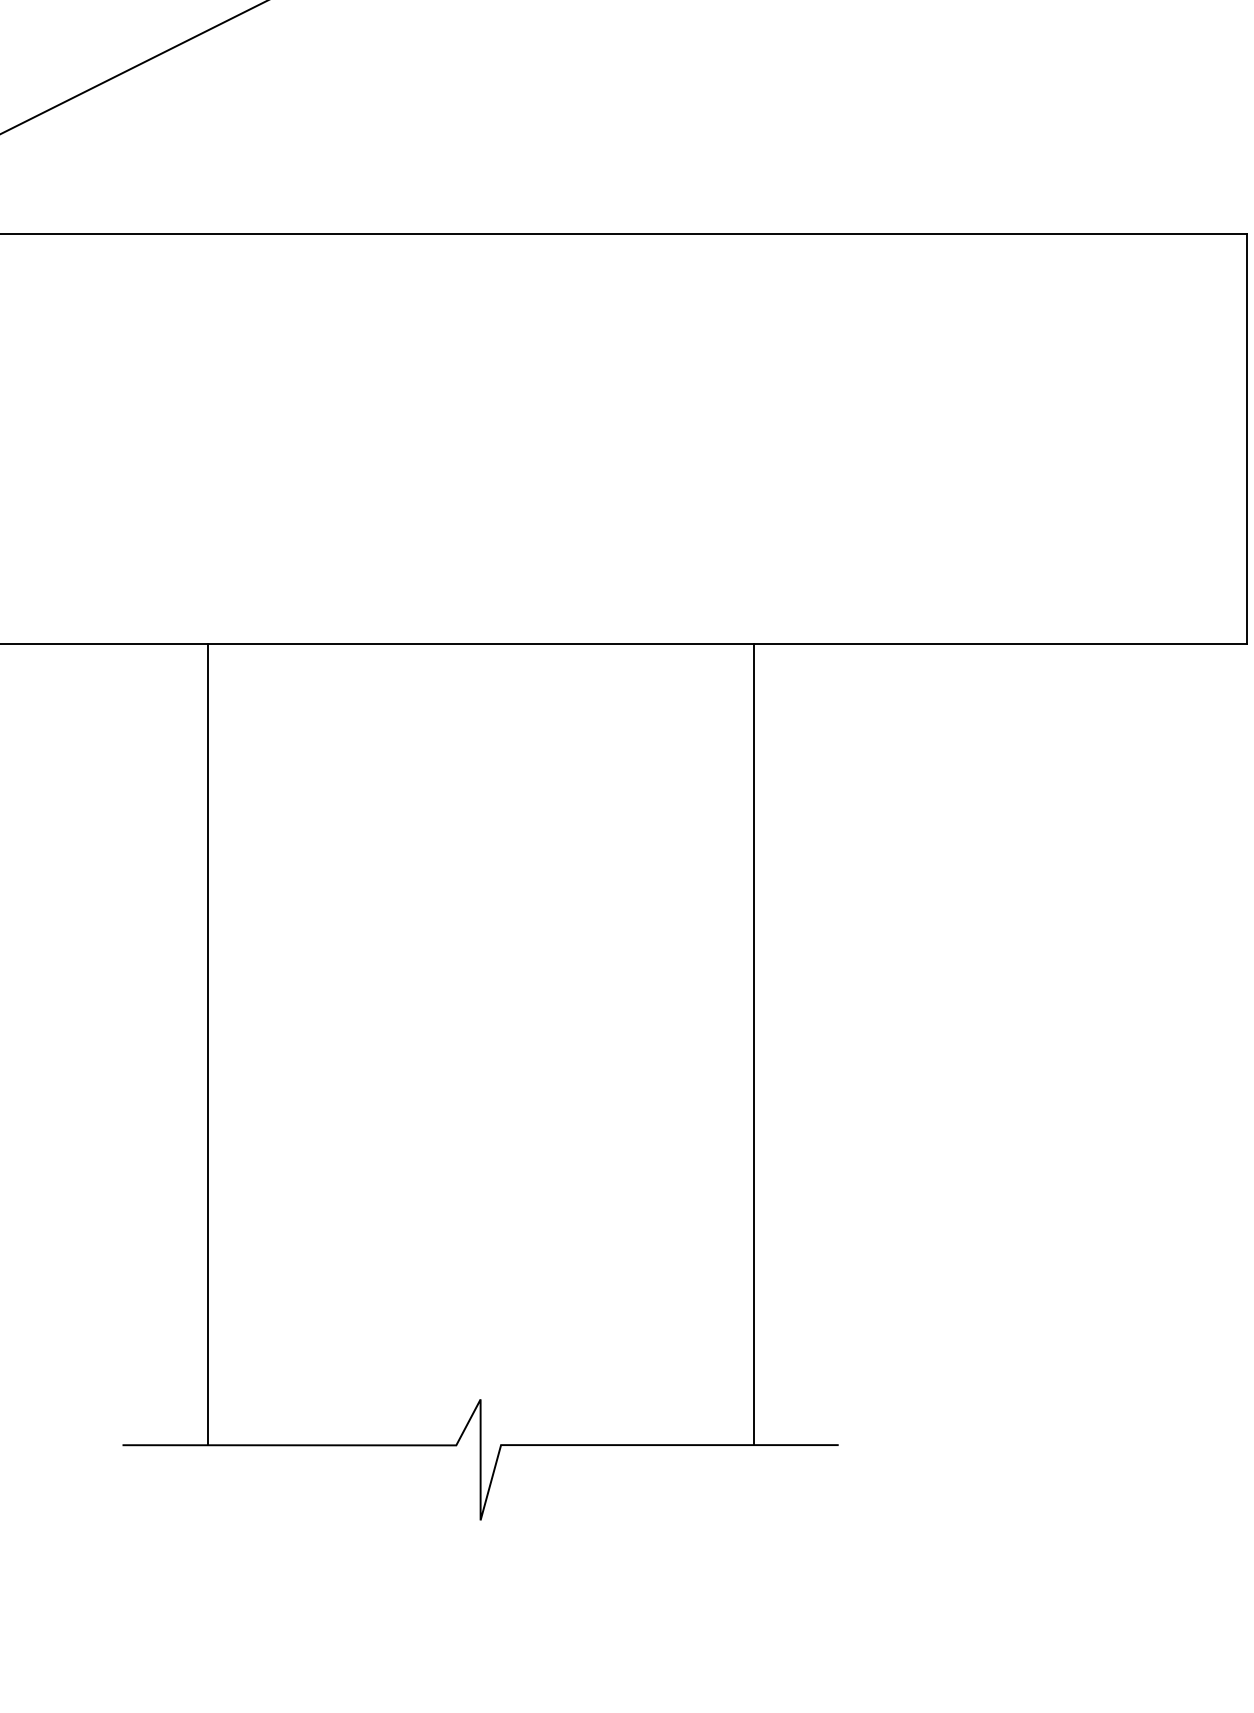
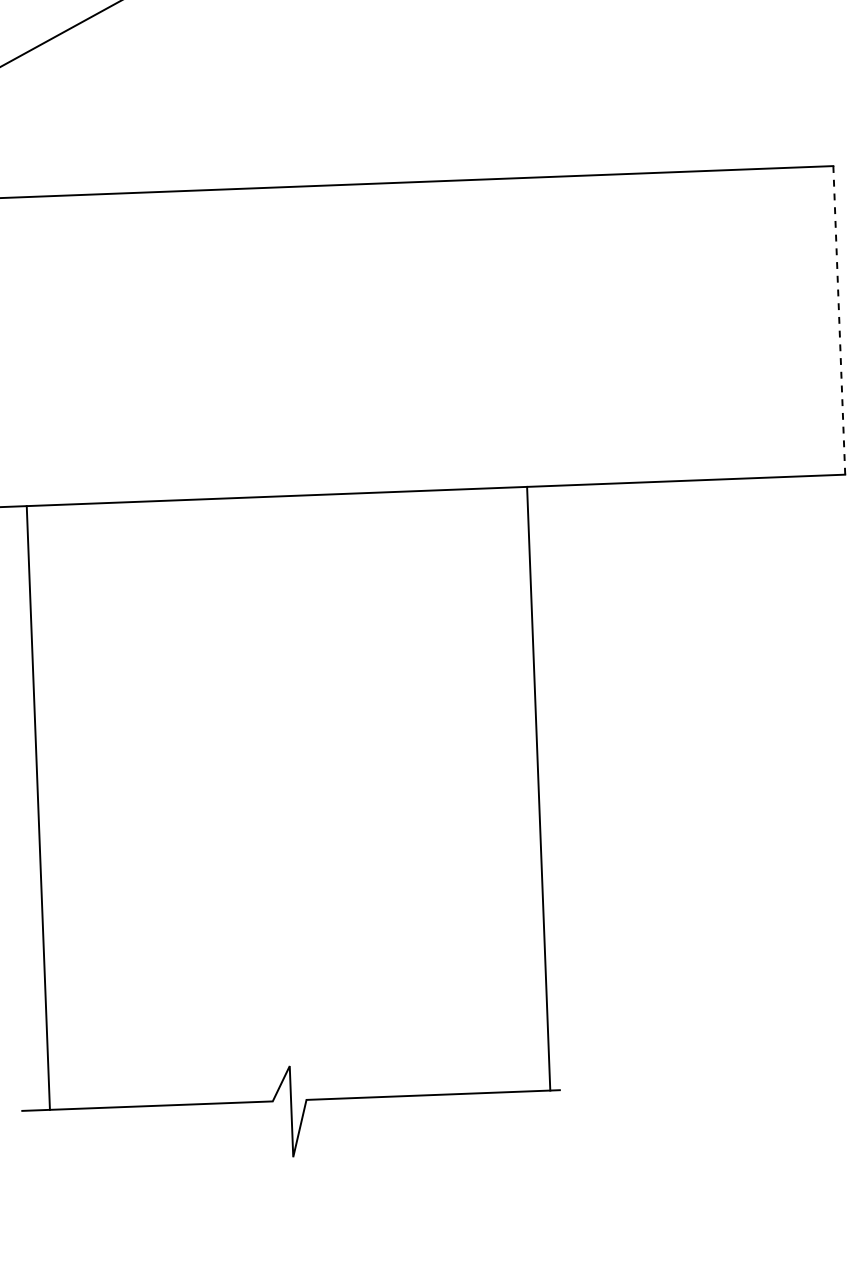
line: (1246, 439) -> (838, 320), solid -> dashed
line: (207, 1044) -> (38, 807), moved
line: (753, 1044) -> (538, 788), moved

